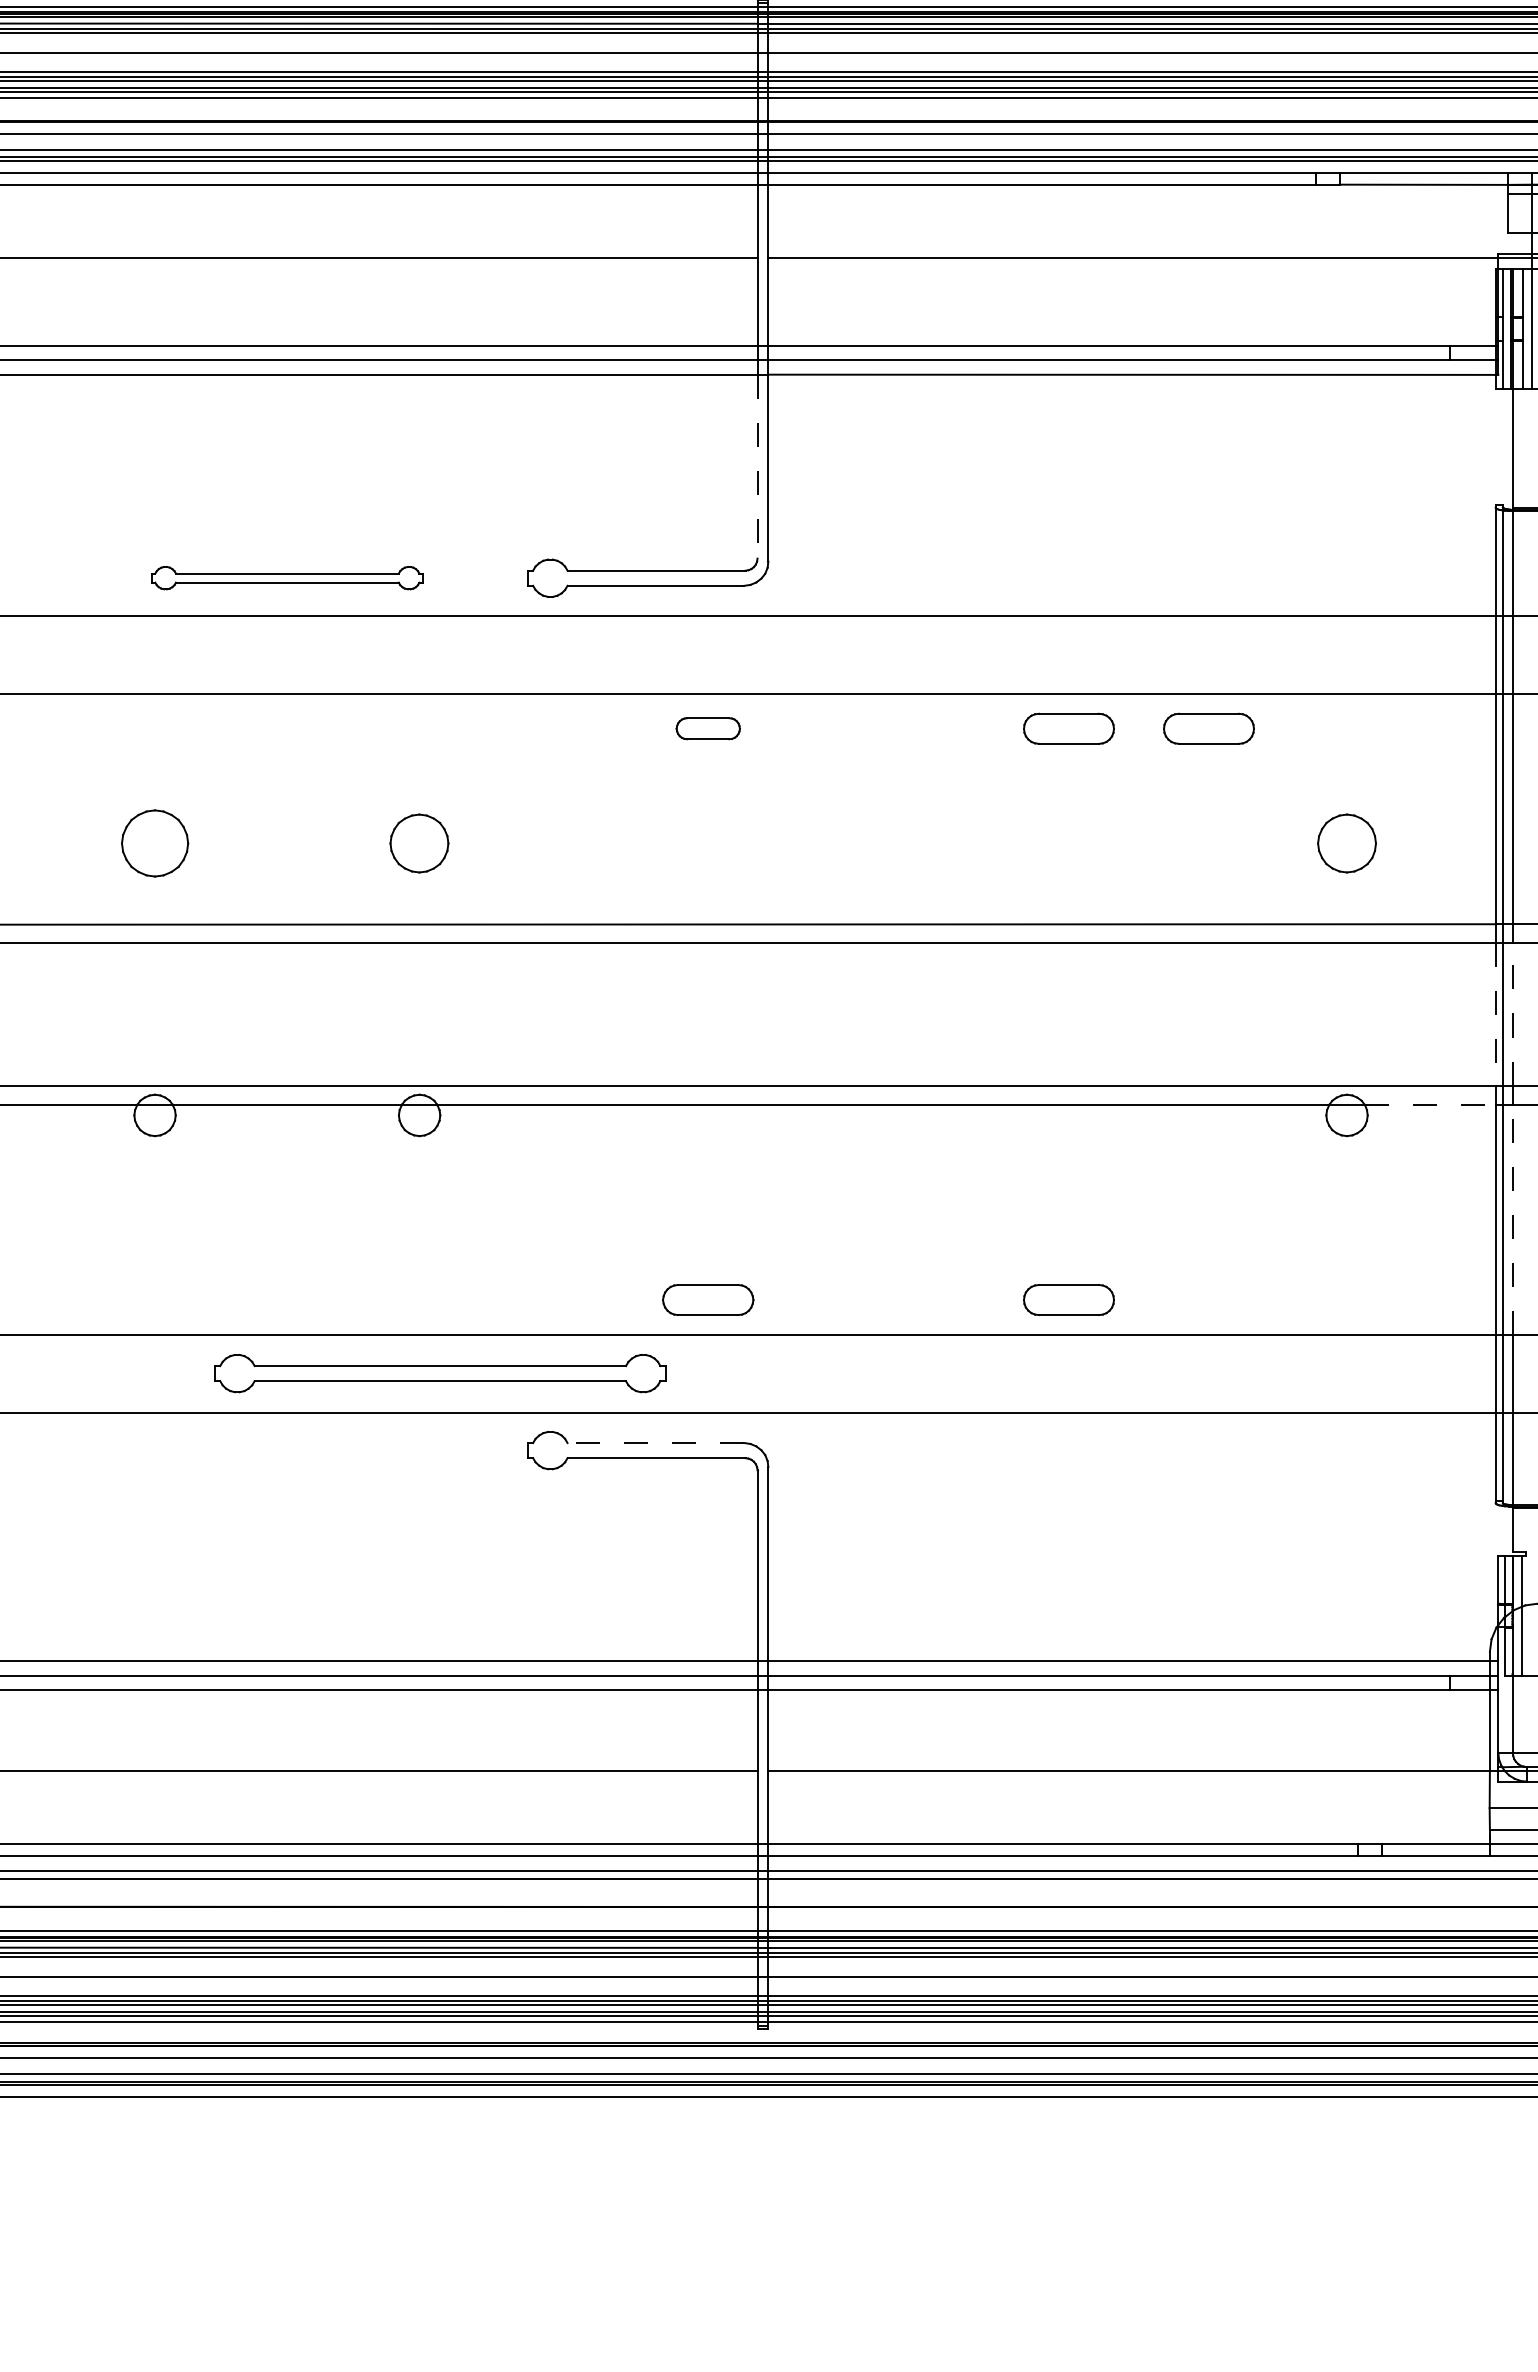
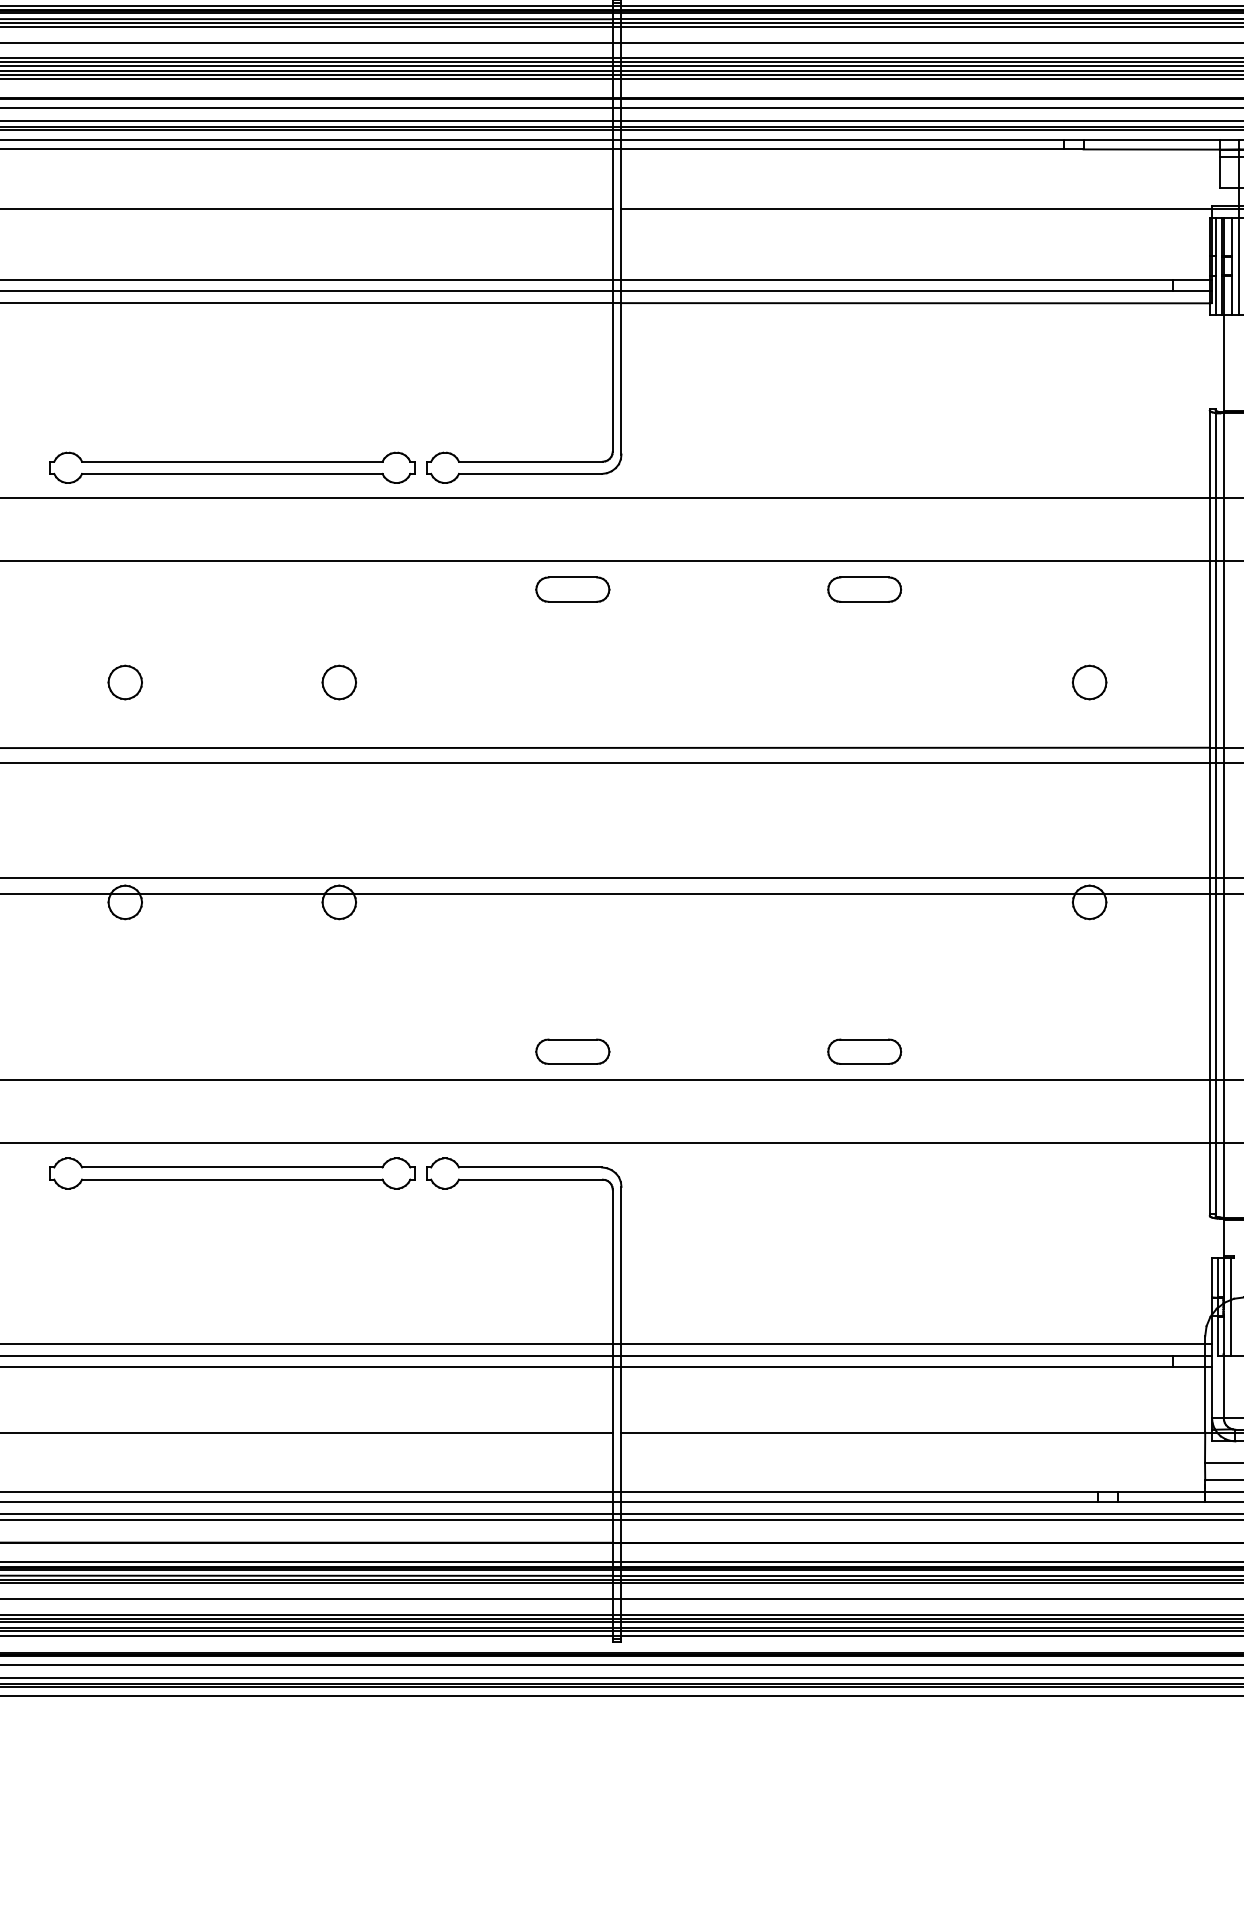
line: (757, 466) -> (612, 377), dashed -> solid
part: (287, 577) -> (232, 467), size x1.67
part: (708, 728) -> (573, 589), size x1.43
part: (1208, 728) -> (977, 589), removed
part: (154, 843) -> (124, 682), size x0.62
part: (419, 843) -> (339, 682), size x0.71
part: (1346, 843) -> (1089, 682), size x0.71
line: (1512, 1013) -> (1223, 819), dashed -> solid
line: (1495, 1014) -> (1209, 820), dashed -> solid
line: (1430, 1104) -> (1157, 893), dashed -> solid
line: (1512, 1219) -> (1223, 986), dashed -> solid
part: (440, 1373) -> (232, 1173), moved
line: (655, 1443) -> (530, 1167), dashed -> solid

